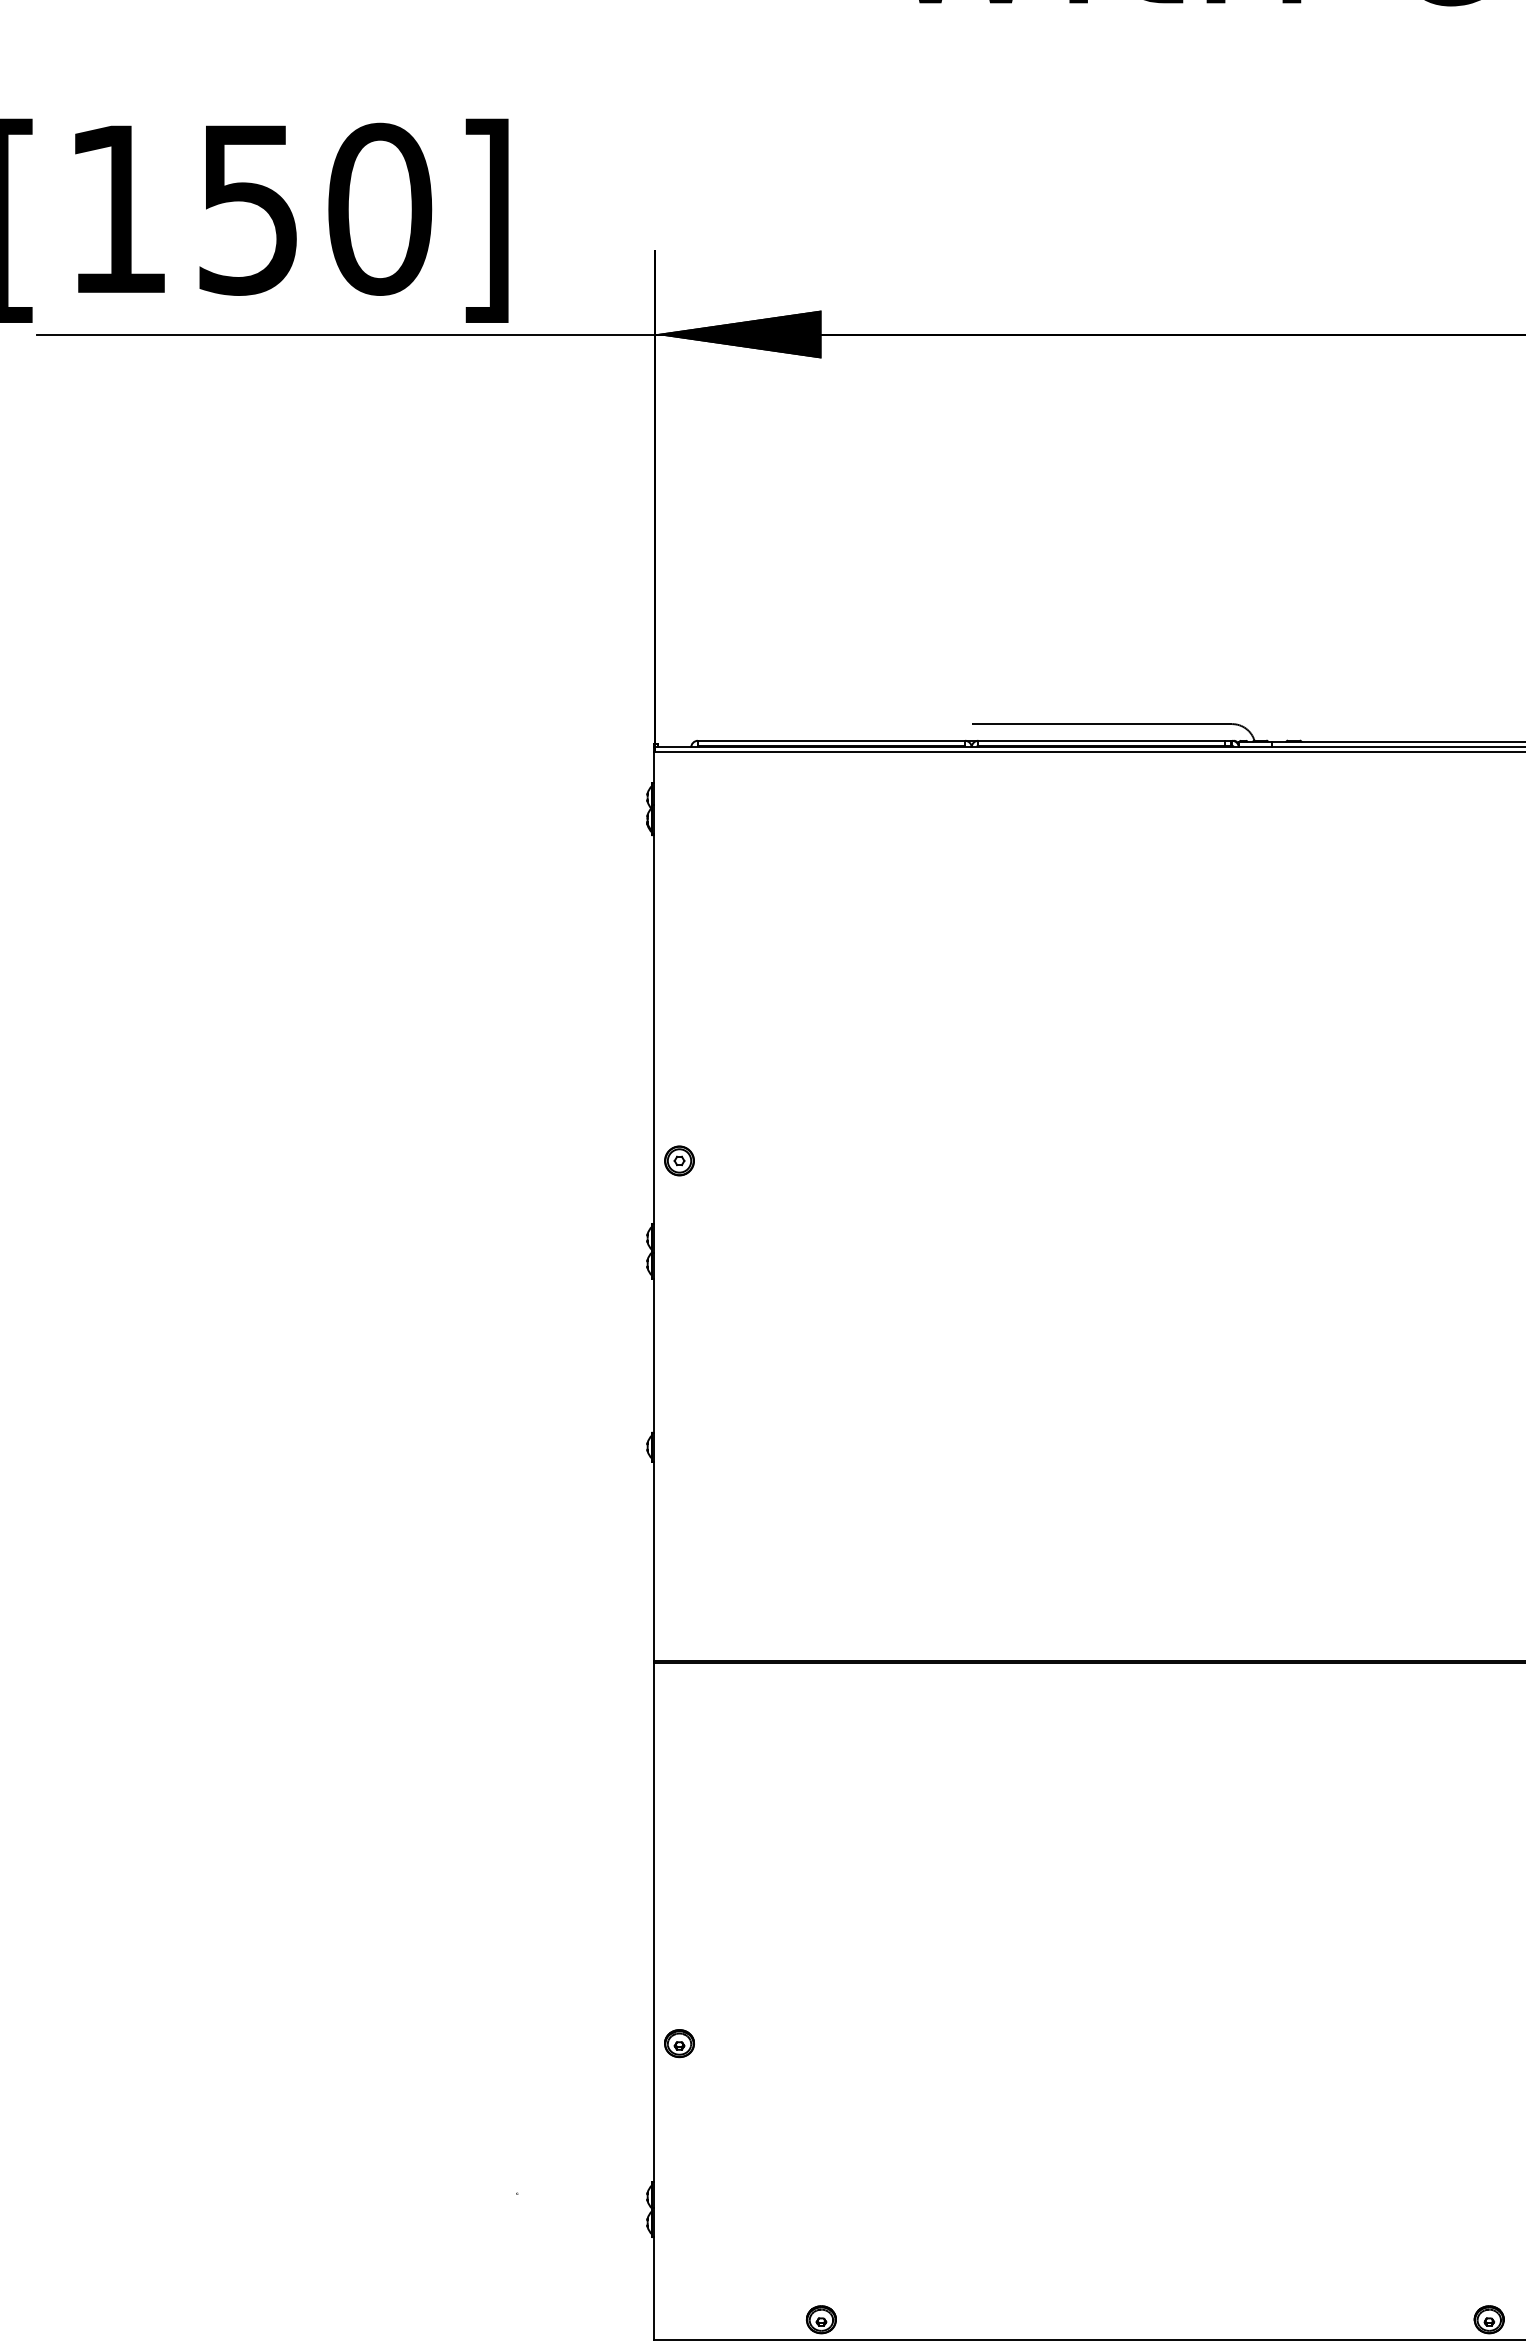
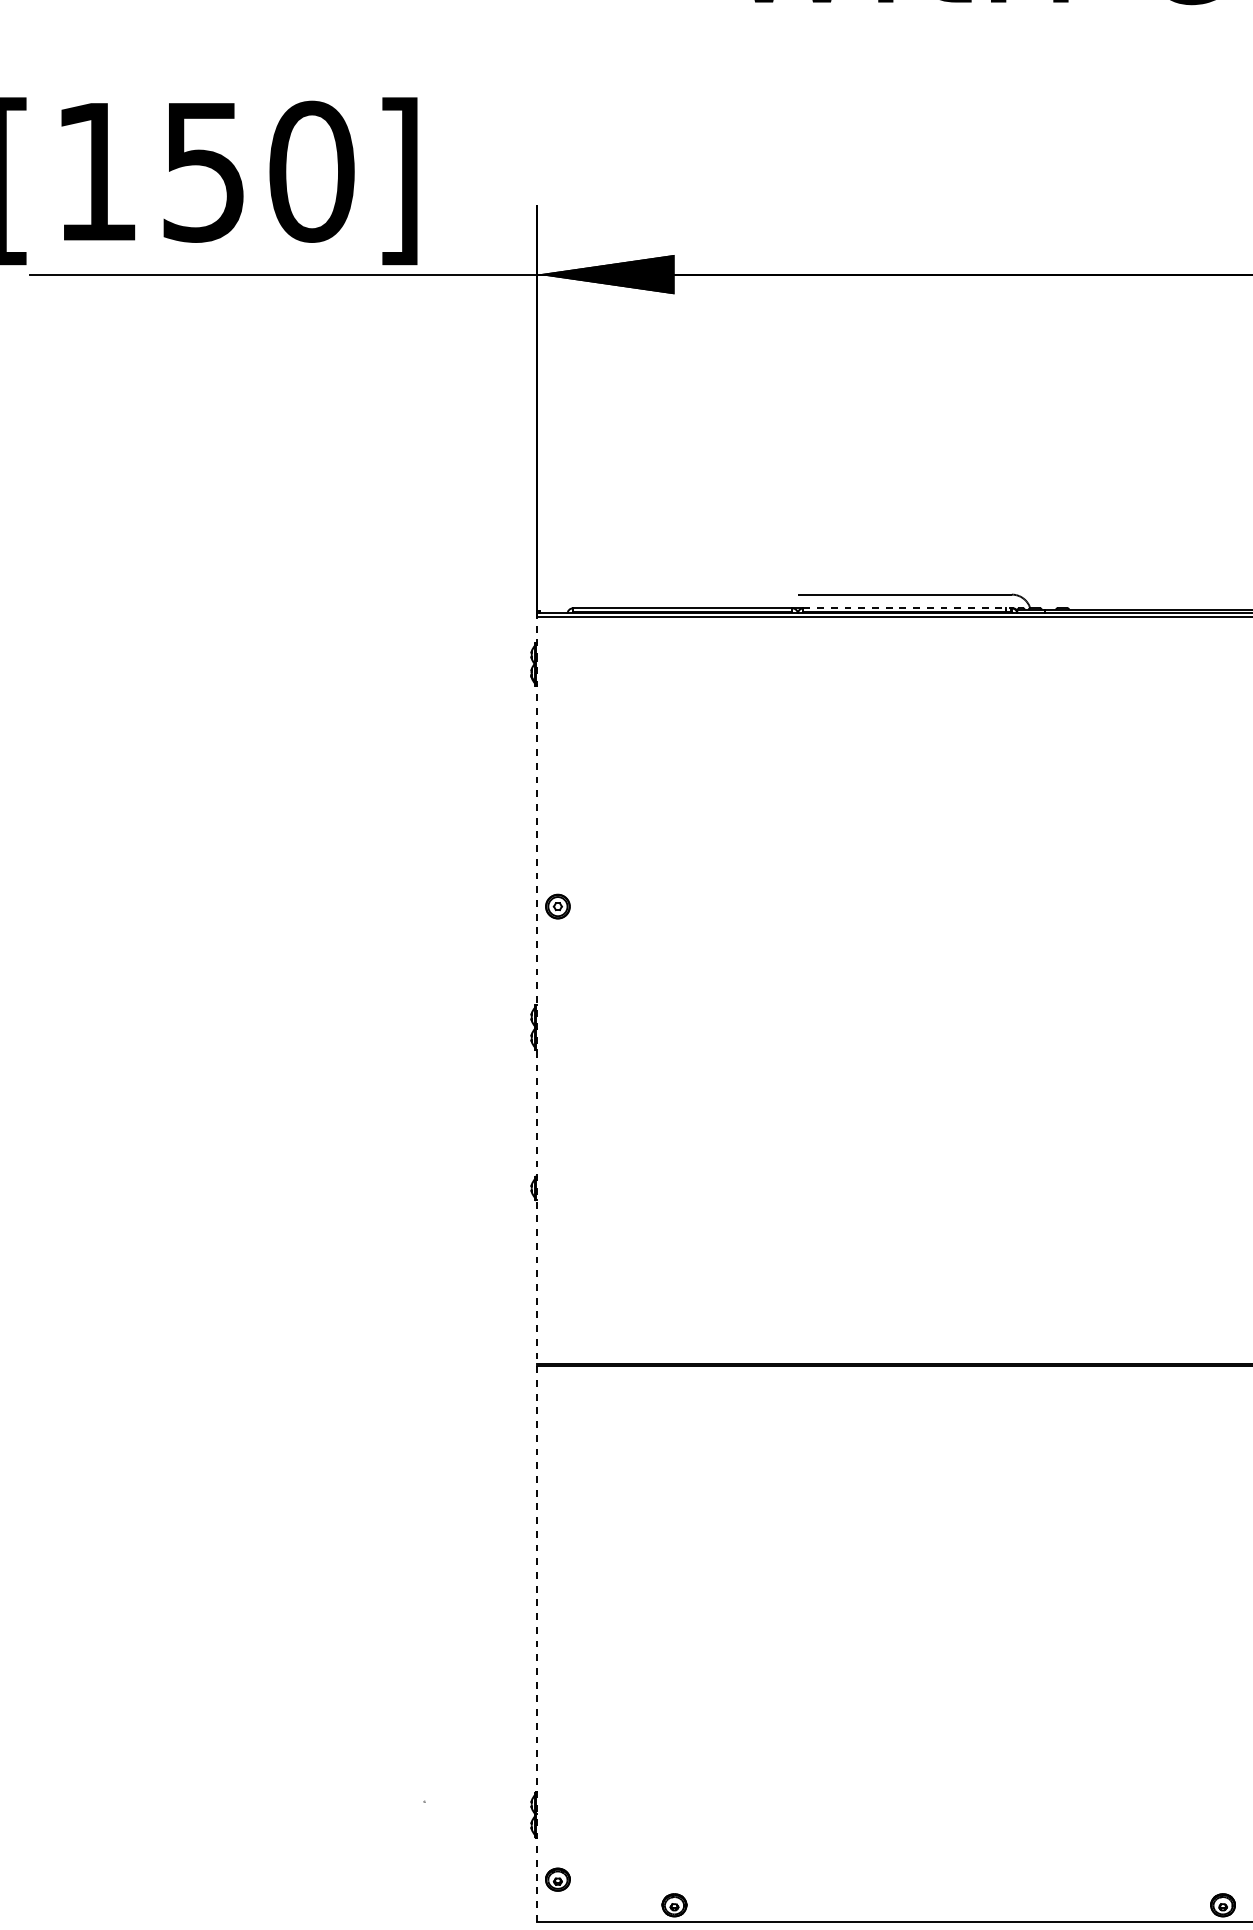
line: (1105, 740) -> (907, 608), solid -> dashed
part: (679, 1160) -> (557, 906), moved
line: (654, 1541) -> (537, 1266), solid -> dashed
part: (679, 2043) -> (557, 1879), moved

